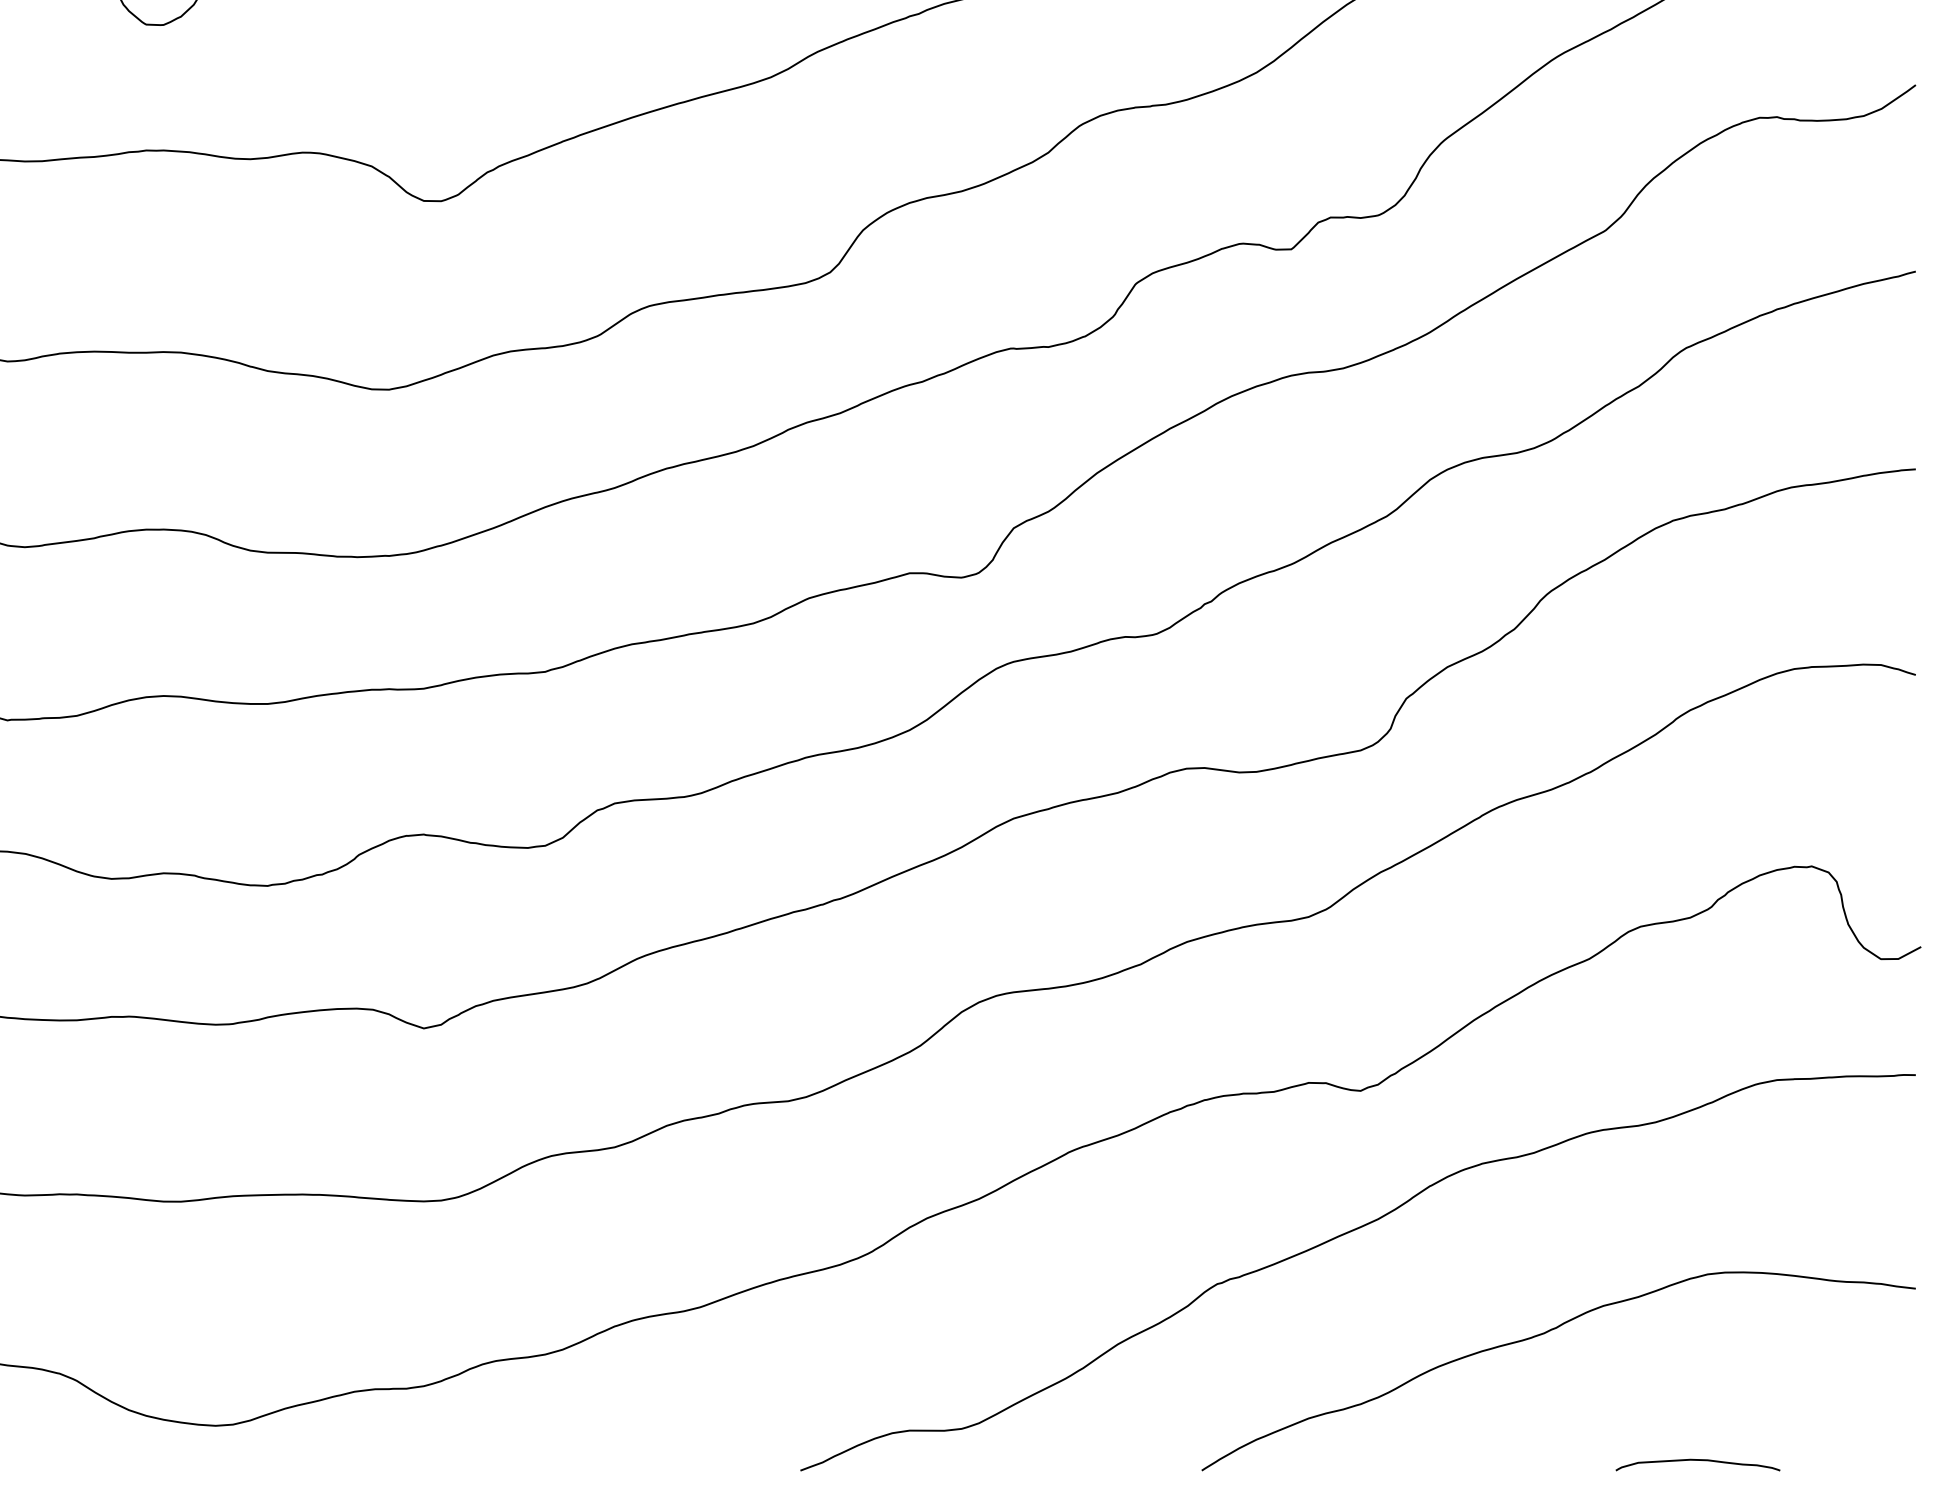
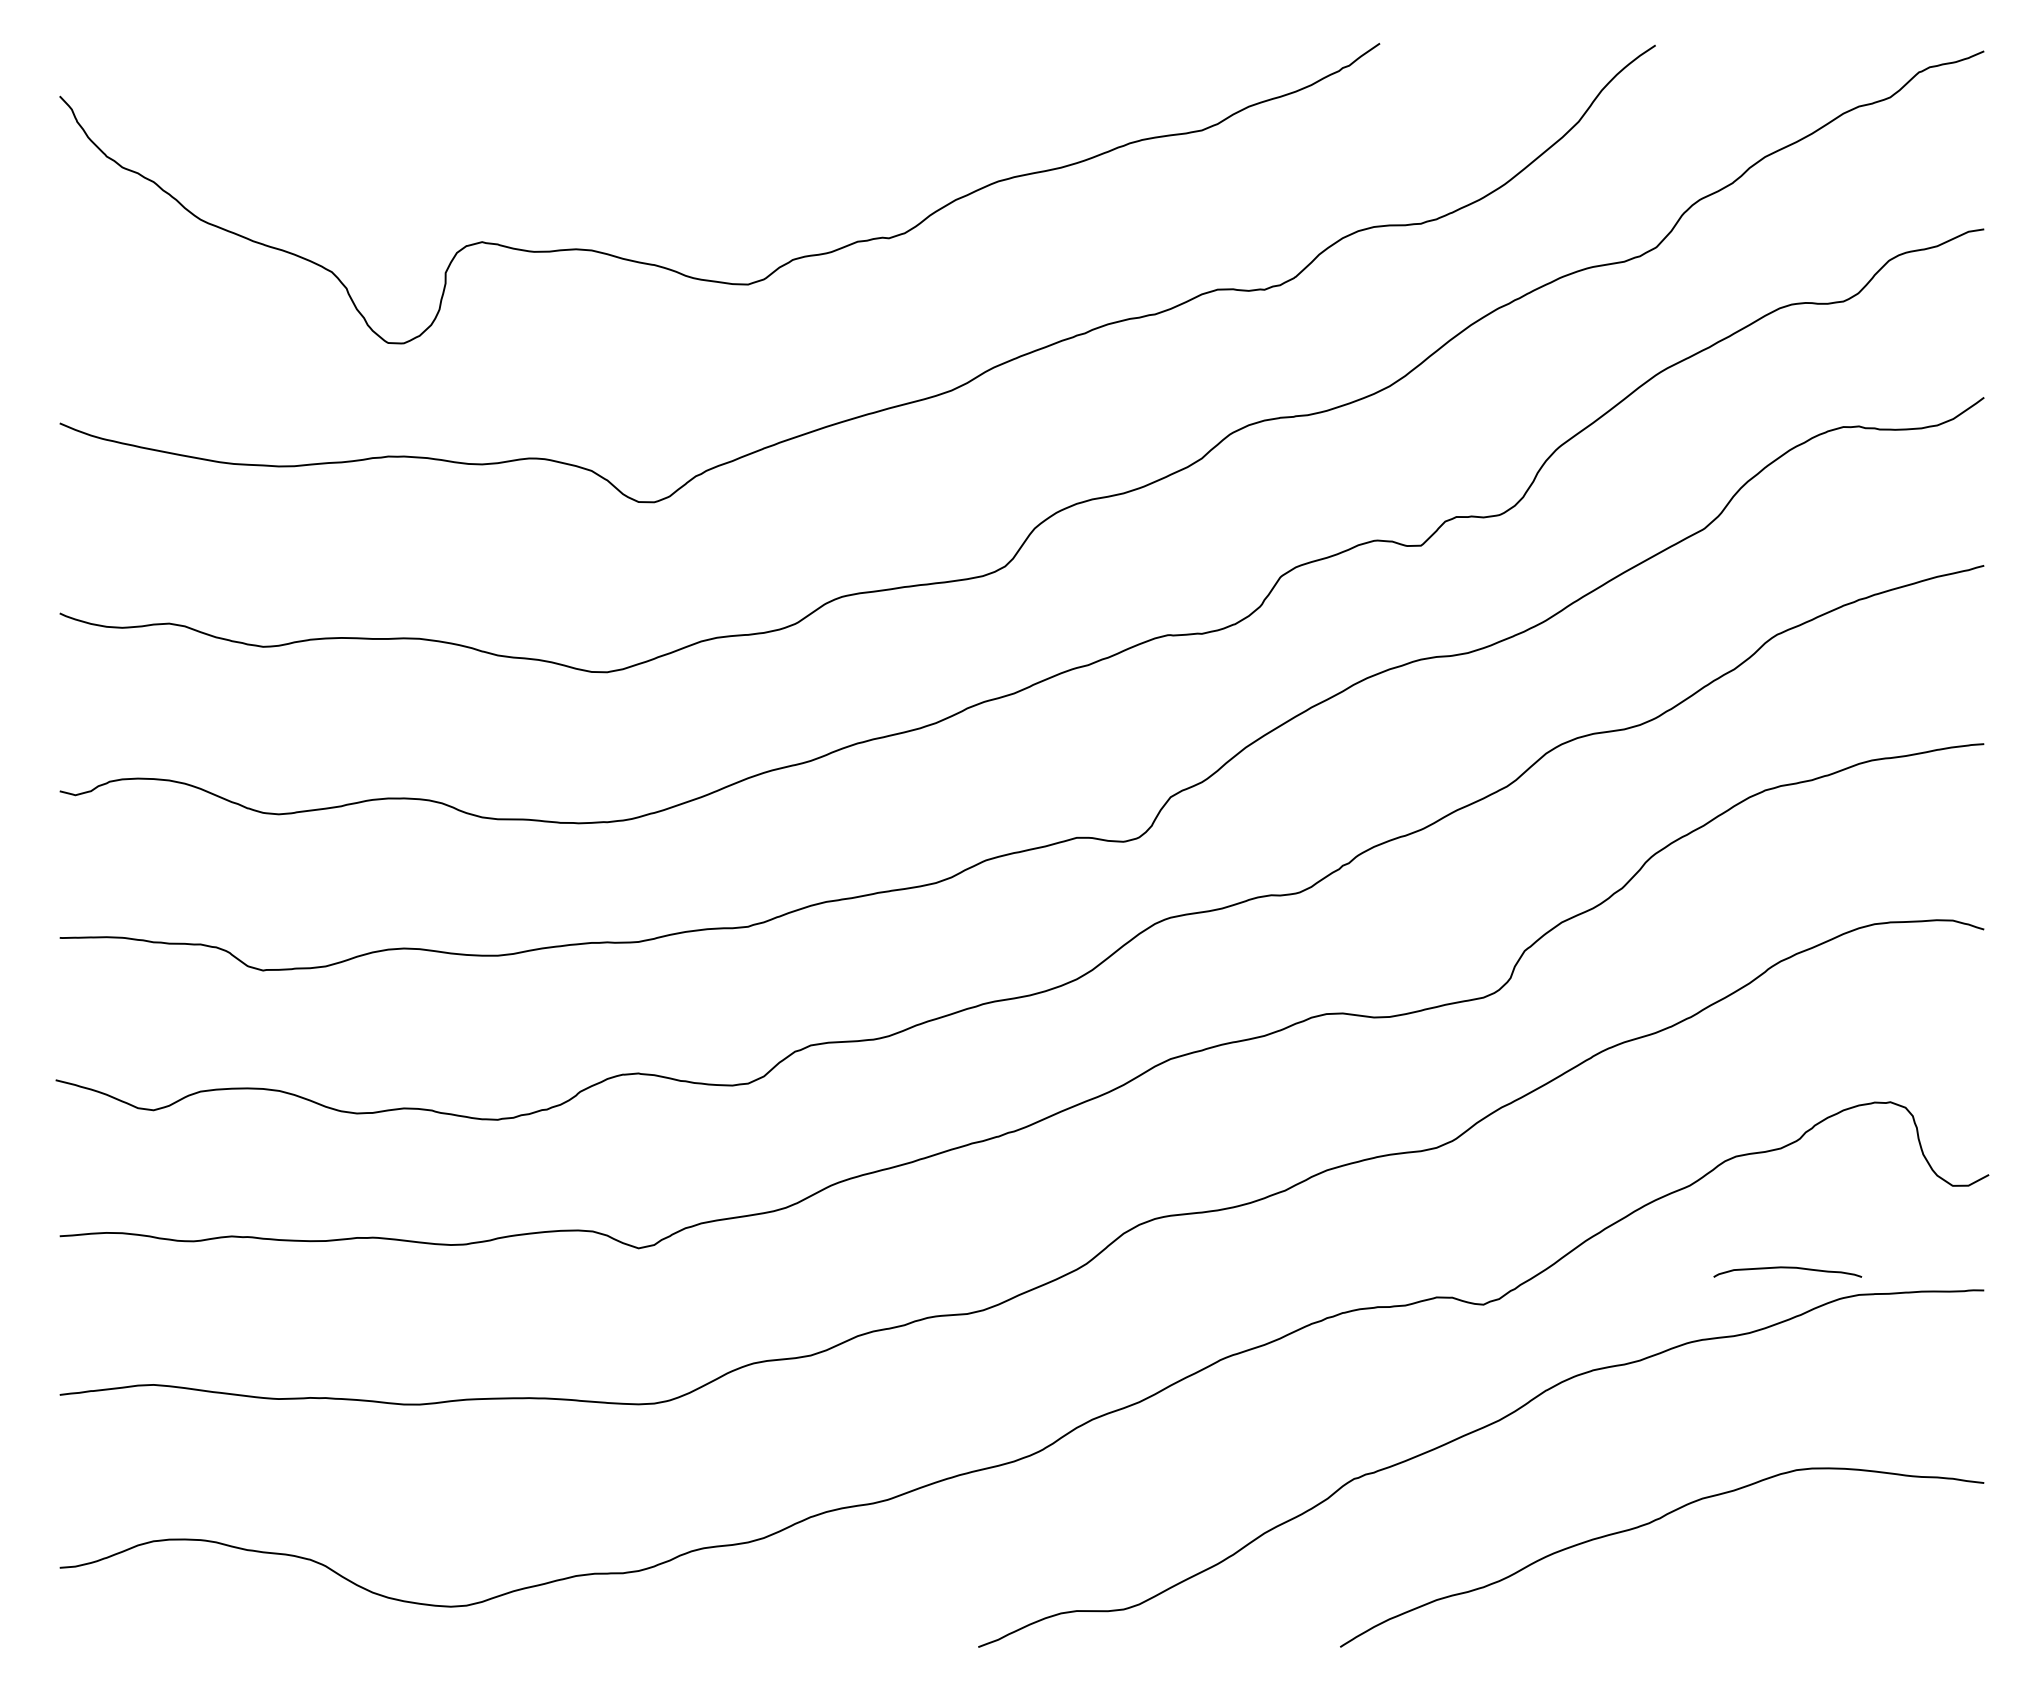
curve: (1697, 1461) -> (1787, 1268), moved

